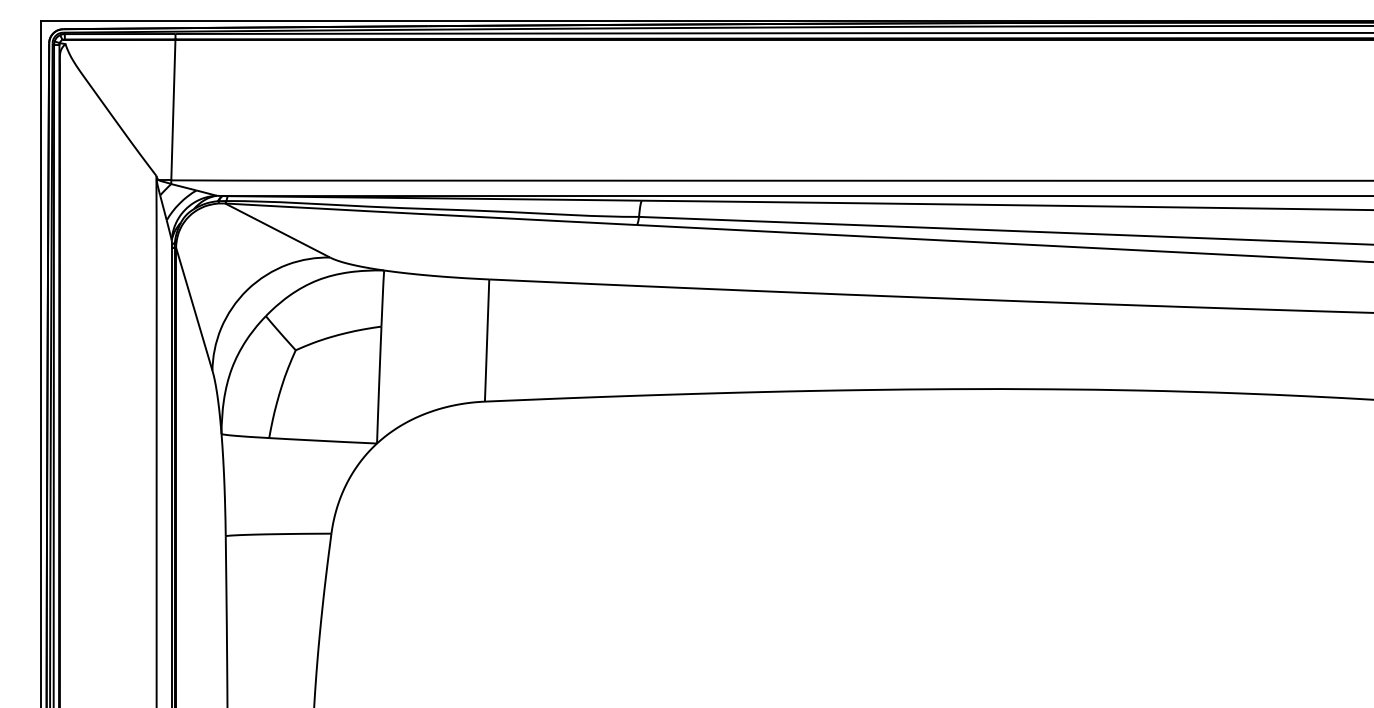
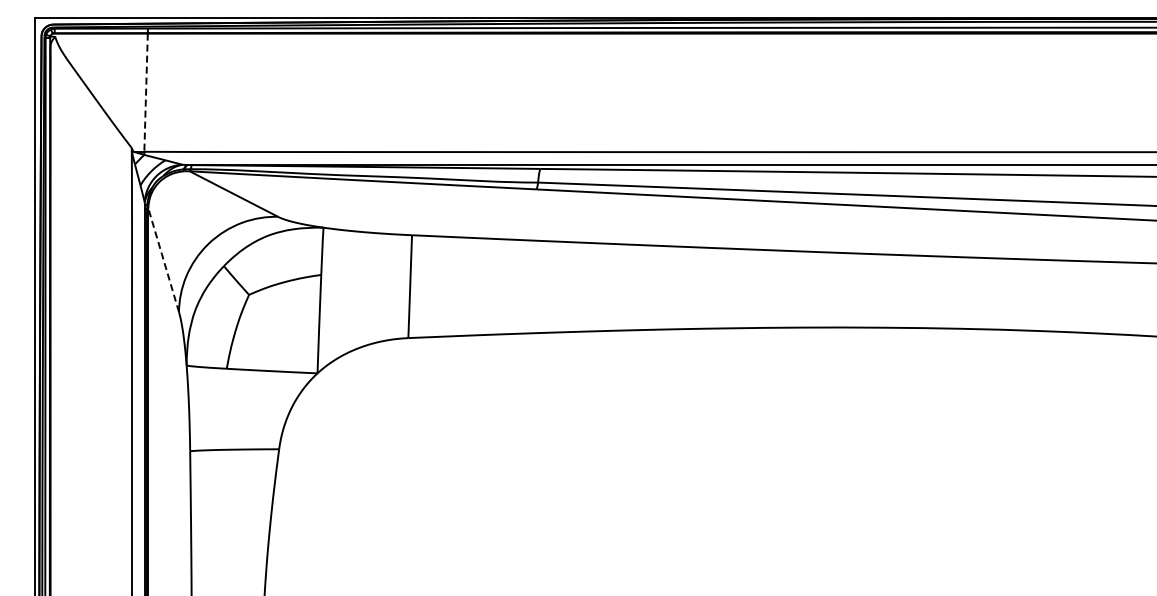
line: (173, 111) -> (146, 93), solid -> dashed
line: (194, 308) -> (163, 259), solid -> dashed

